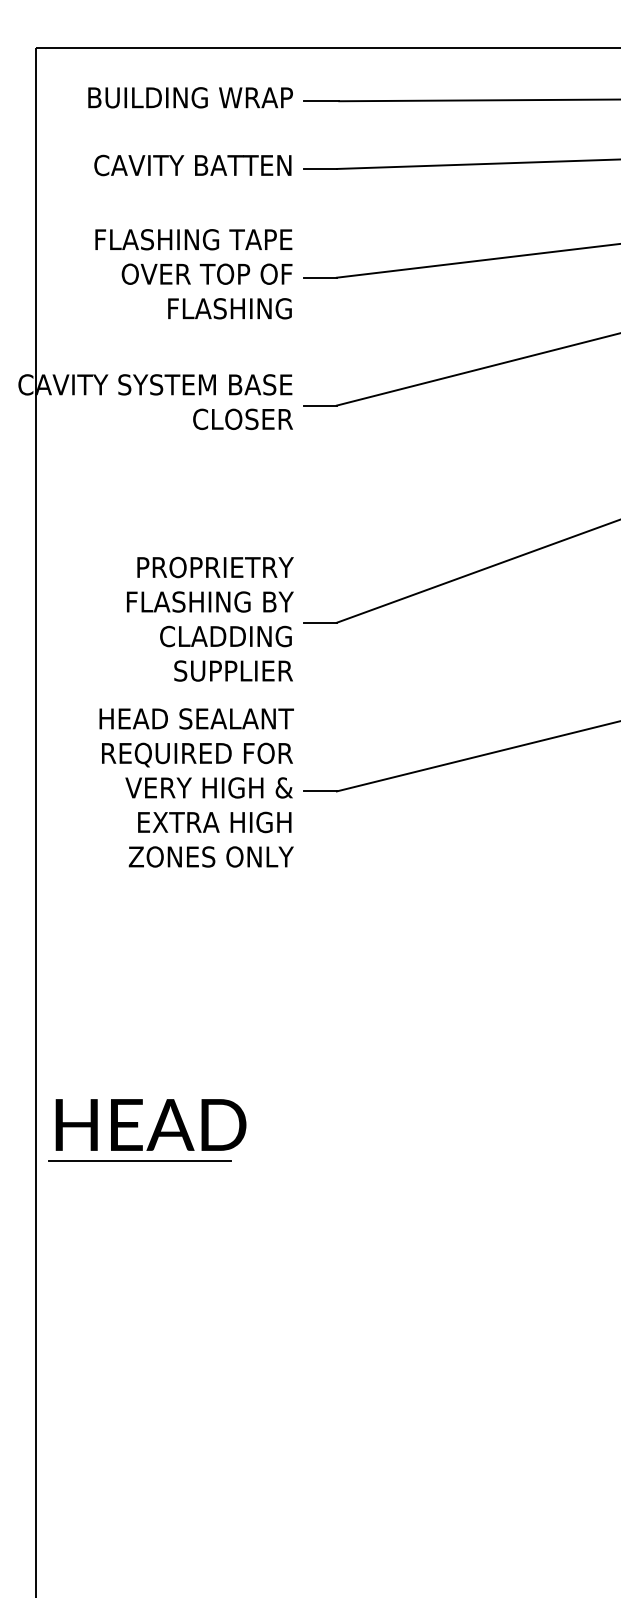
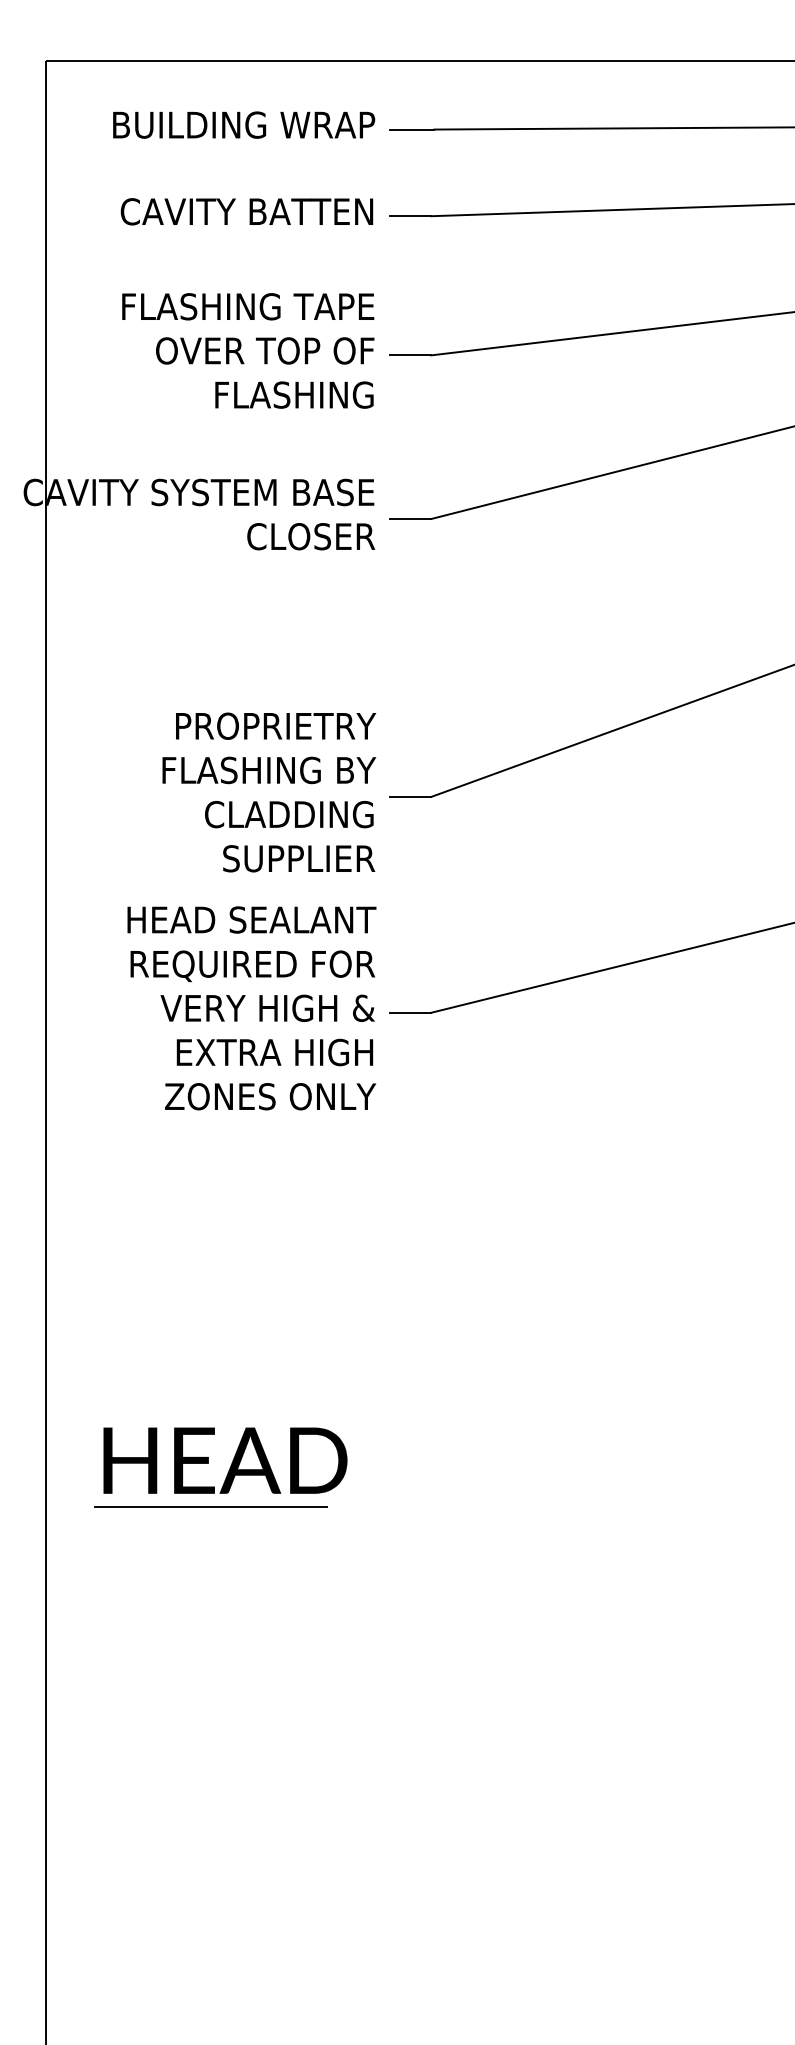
part: (153, 1132) -> (228, 1470), moved

